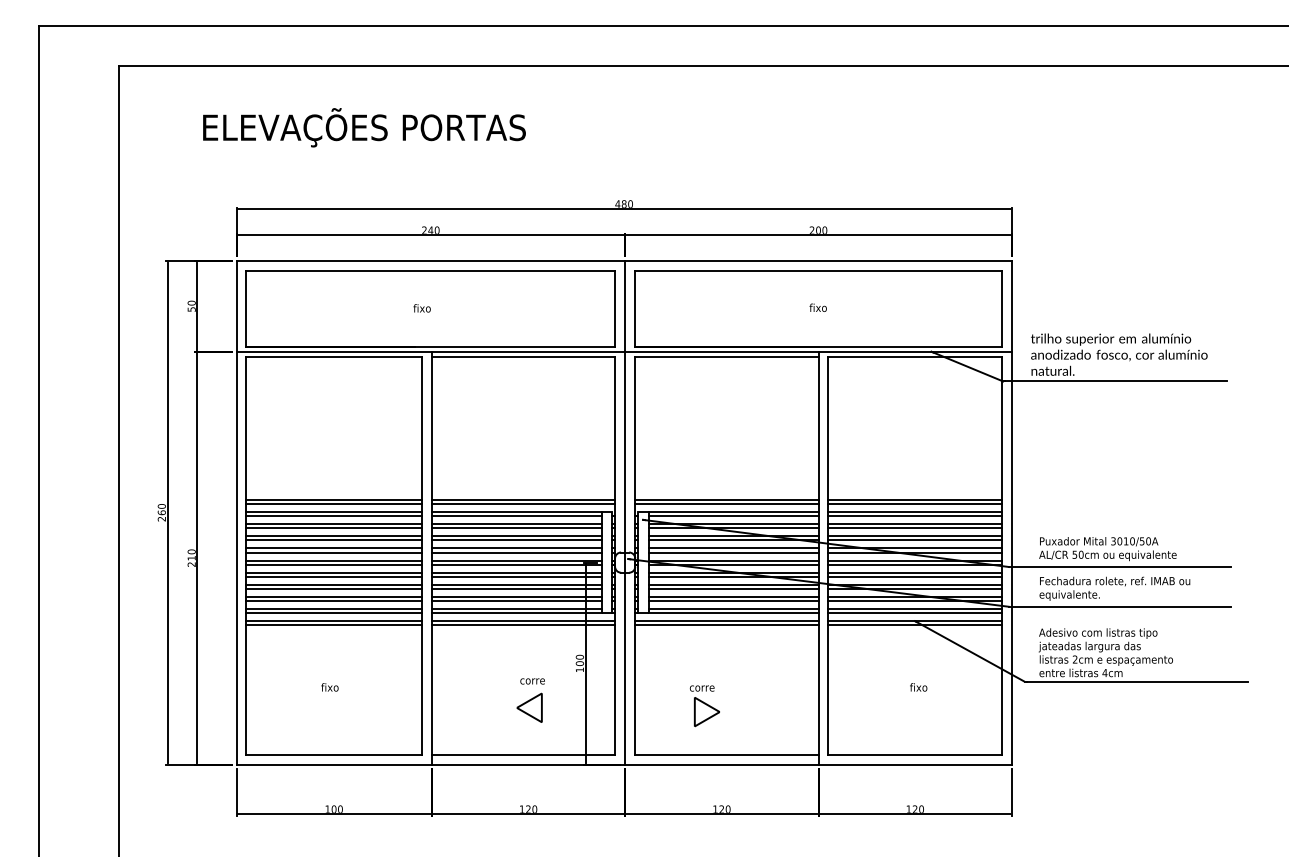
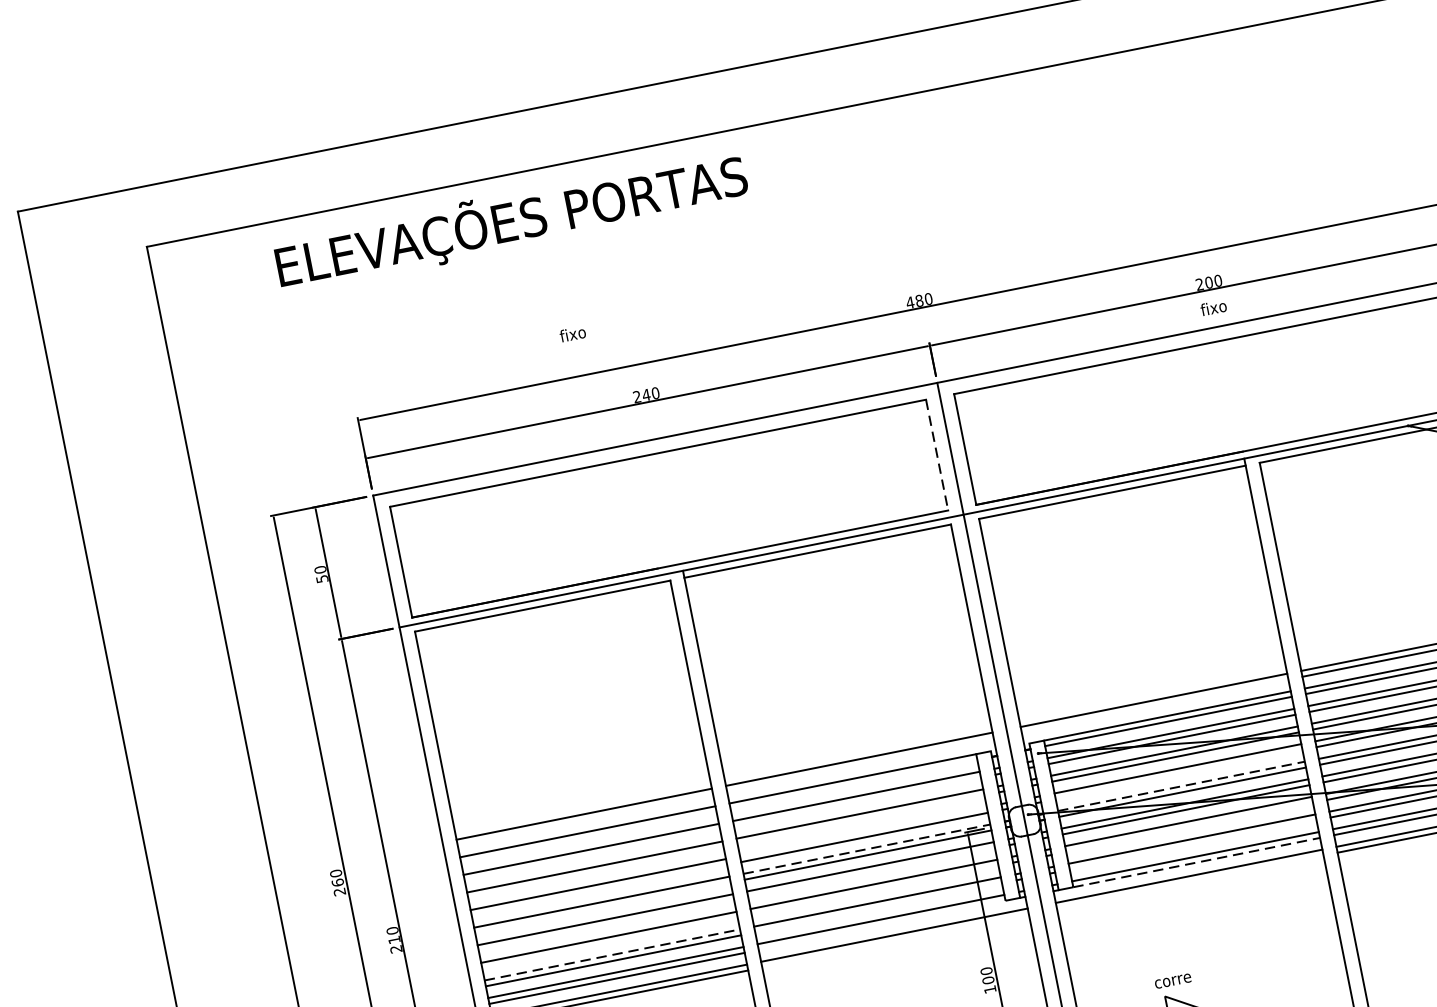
text: (364, 127) -> (511, 221), moved
text: (817, 307) -> (1212, 307), moved
text: (421, 308) -> (571, 334), moved
line: (615, 309) -> (937, 456), solid -> dashed
line: (334, 504) -> (586, 820), removed
line: (523, 504) -> (860, 765), removed
line: (726, 504) -> (1154, 706), removed
line: (334, 515) -> (589, 836), removed
line: (516, 515) -> (853, 783), removed
line: (334, 528) -> (593, 855), removed
line: (516, 528) -> (857, 802), removed
line: (334, 540) -> (596, 872), removed
line: (516, 540) -> (860, 820), removed
line: (516, 548) -> (862, 831), removed
line: (334, 552) -> (600, 890), removed
line: (733, 552) -> (1179, 774), removed
line: (517, 560) -> (867, 848), solid -> dashed
line: (734, 560) -> (1182, 785), solid -> dashed
line: (334, 564) -> (603, 907), removed
line: (334, 576) -> (606, 925), removed
line: (516, 576) -> (871, 872), removed
line: (334, 588) -> (610, 942), removed
line: (516, 588) -> (874, 889), removed
line: (733, 588) -> (1189, 826), removed
line: (334, 596) -> (612, 954), solid -> dashed
line: (516, 600) -> (878, 907), removed
line: (733, 600) -> (1192, 844), removed
line: (516, 613) -> (881, 926), removed
line: (734, 613) -> (1198, 862), solid -> dashed
line: (523, 625) -> (895, 941), removed
line: (726, 625) -> (1190, 882), removed

